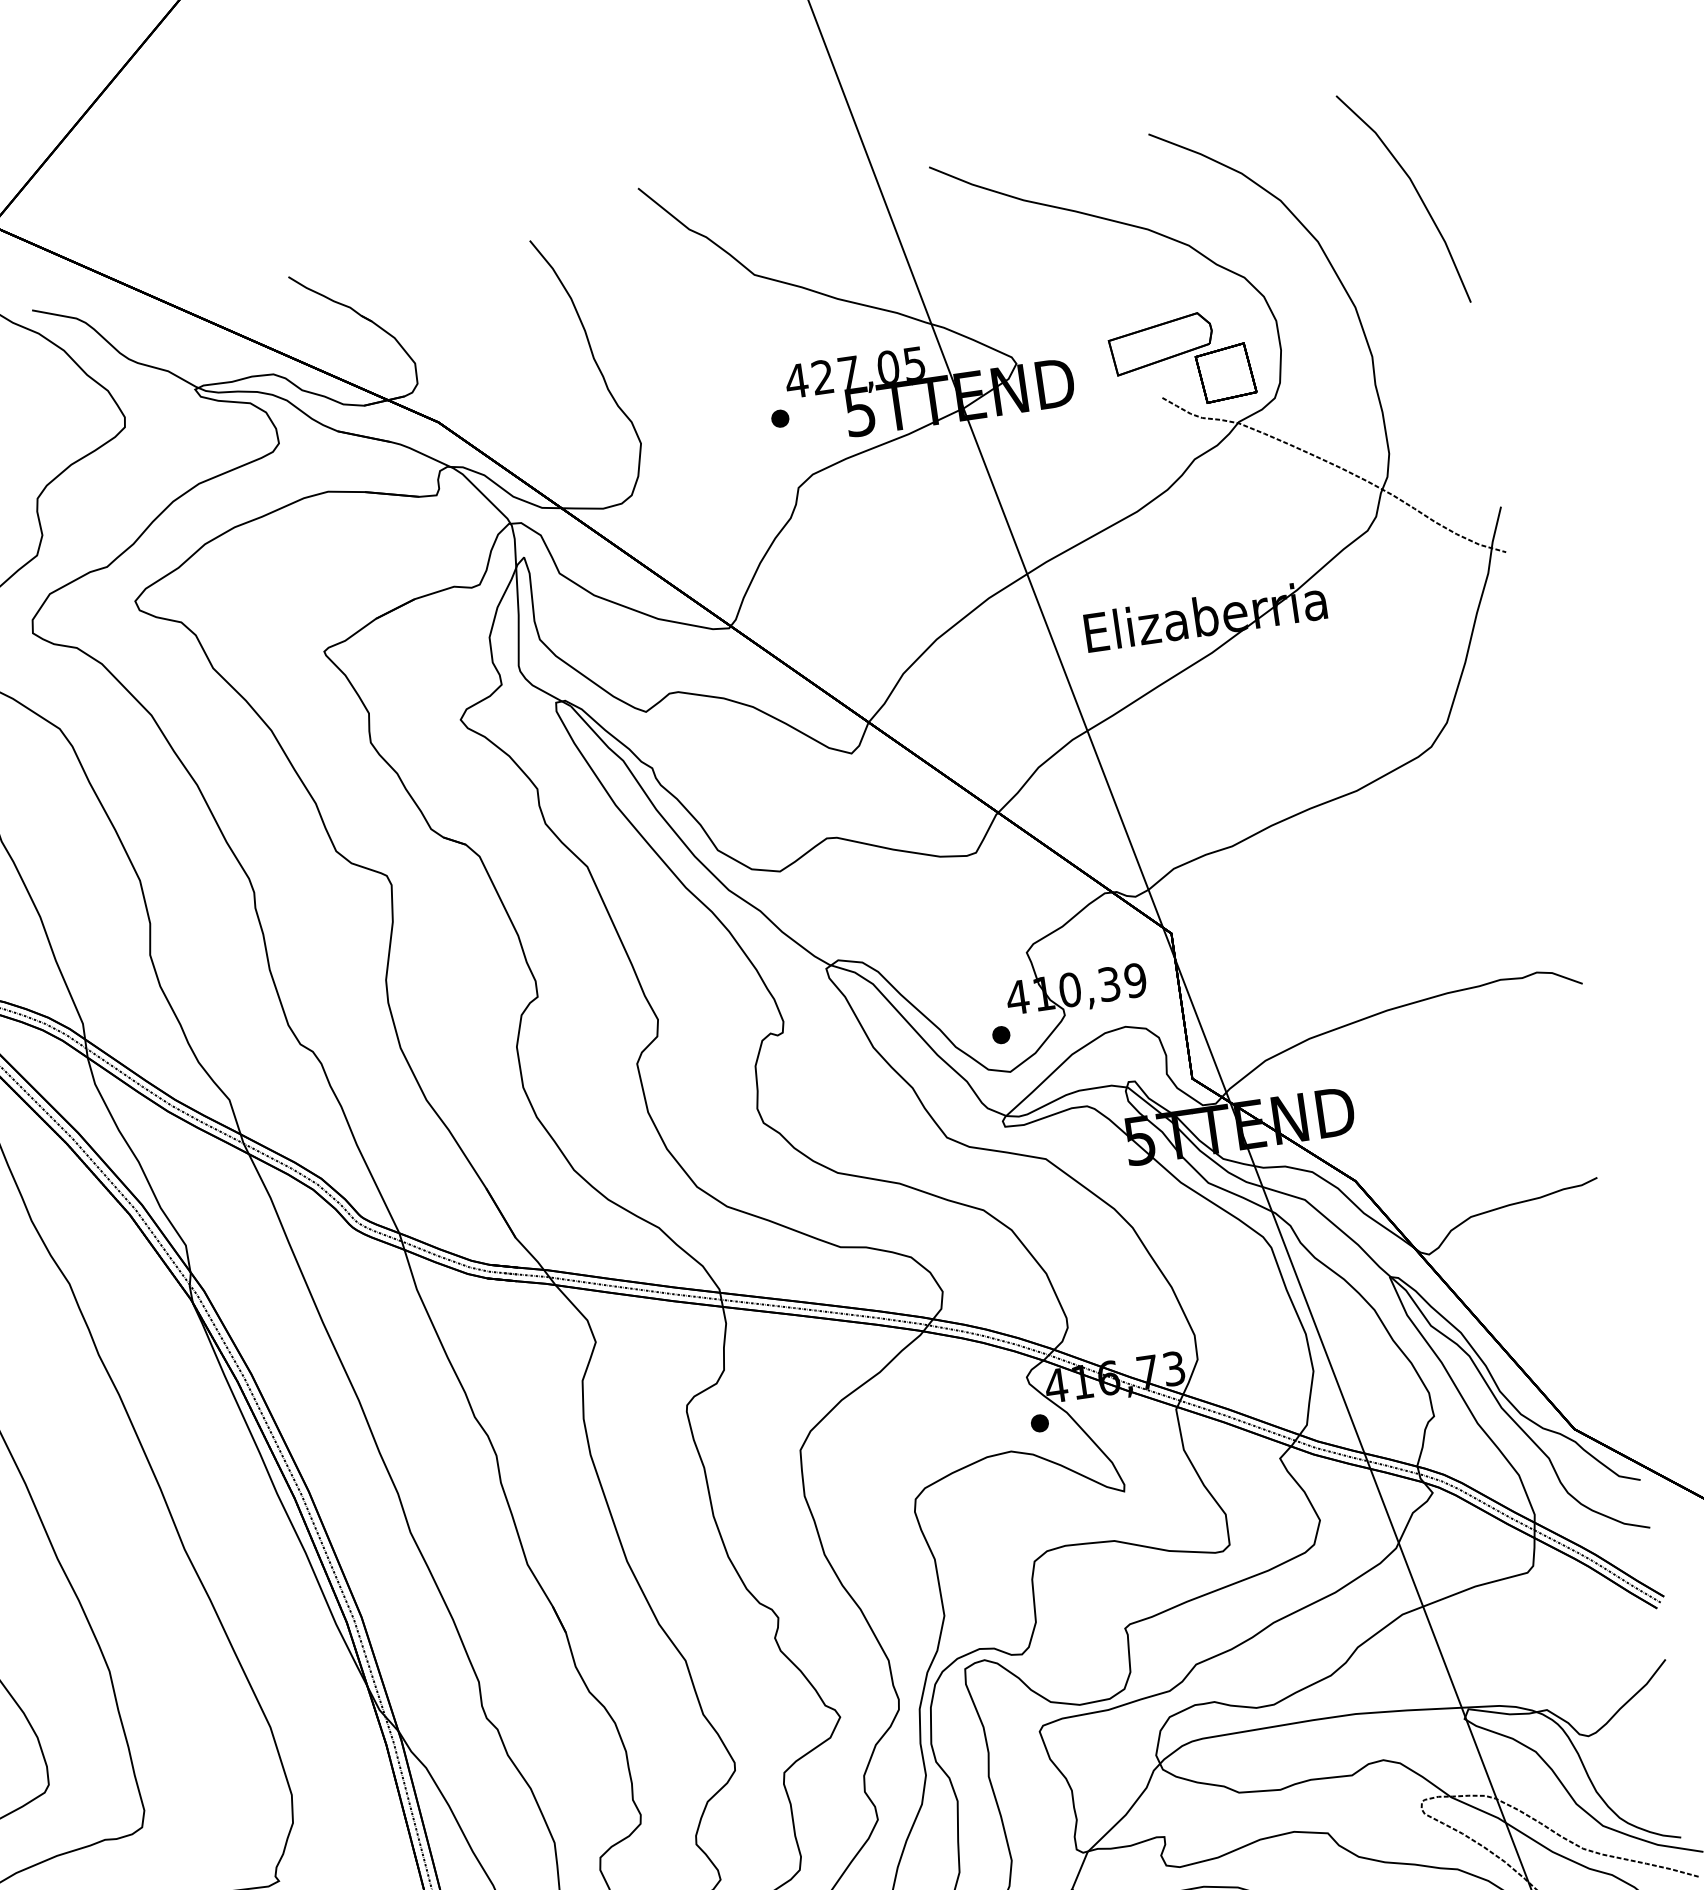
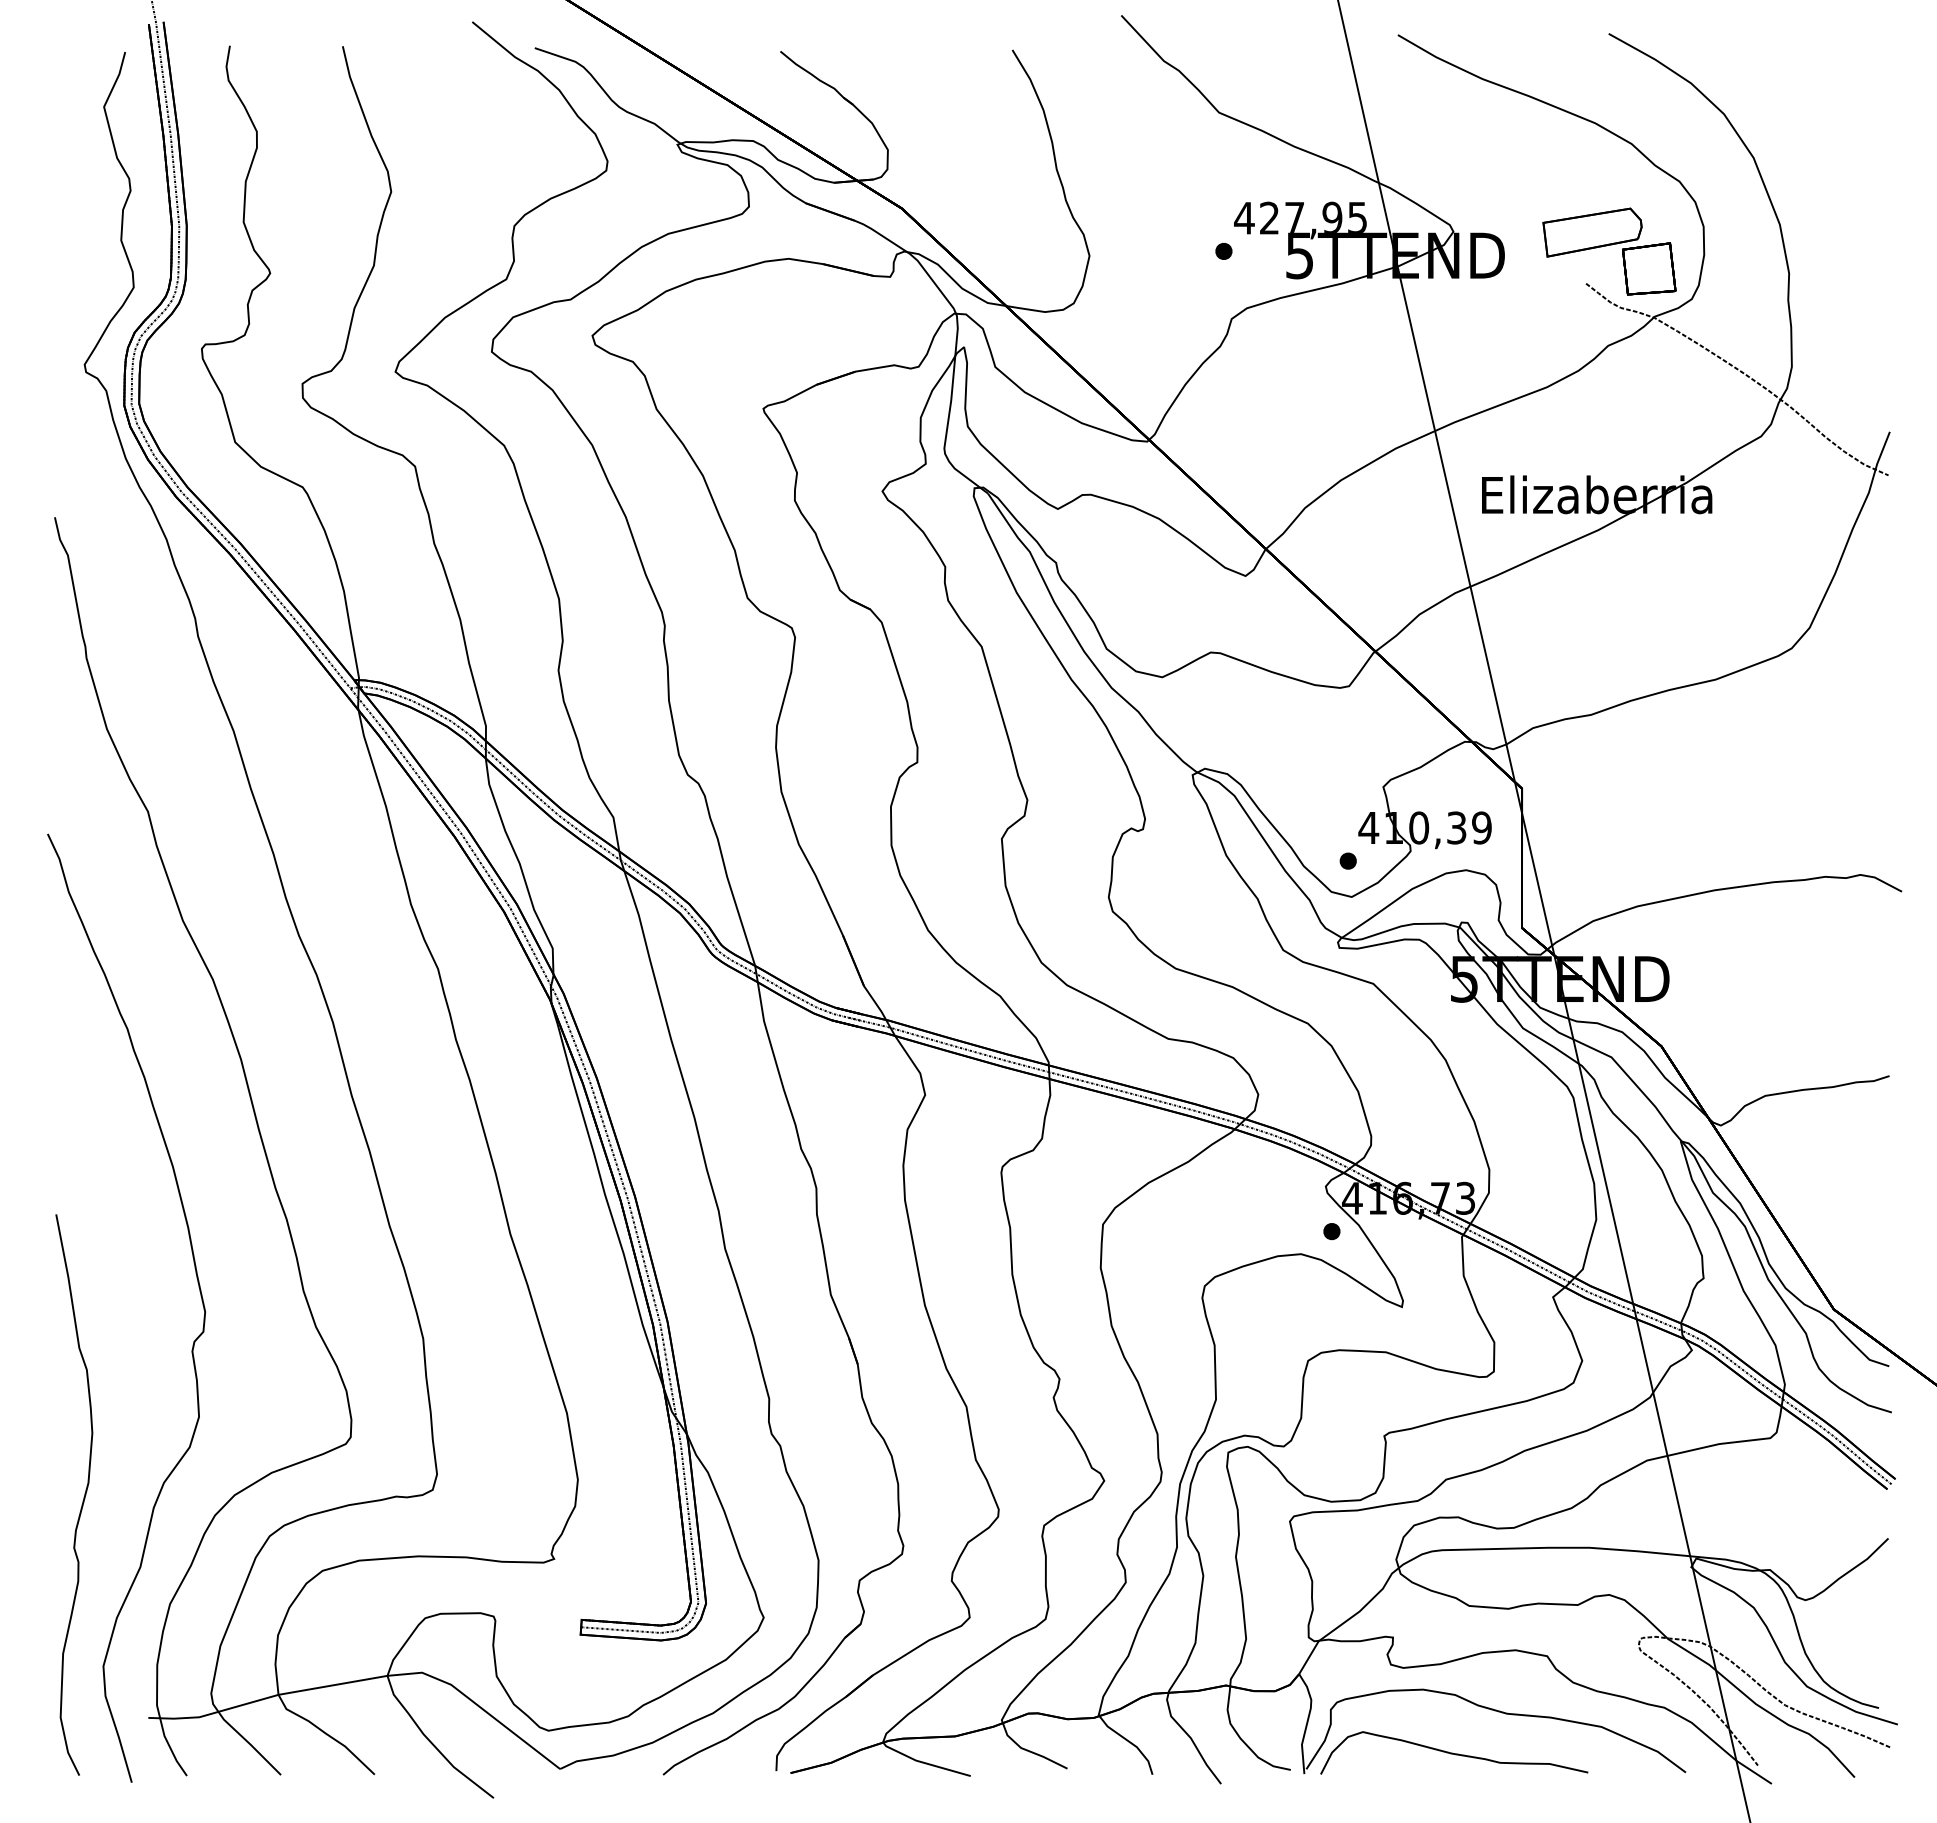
line: (1415, 192) -> (1852, 124), removed
text: (888, 366) -> (1332, 216), 427,05 -> 427,95

